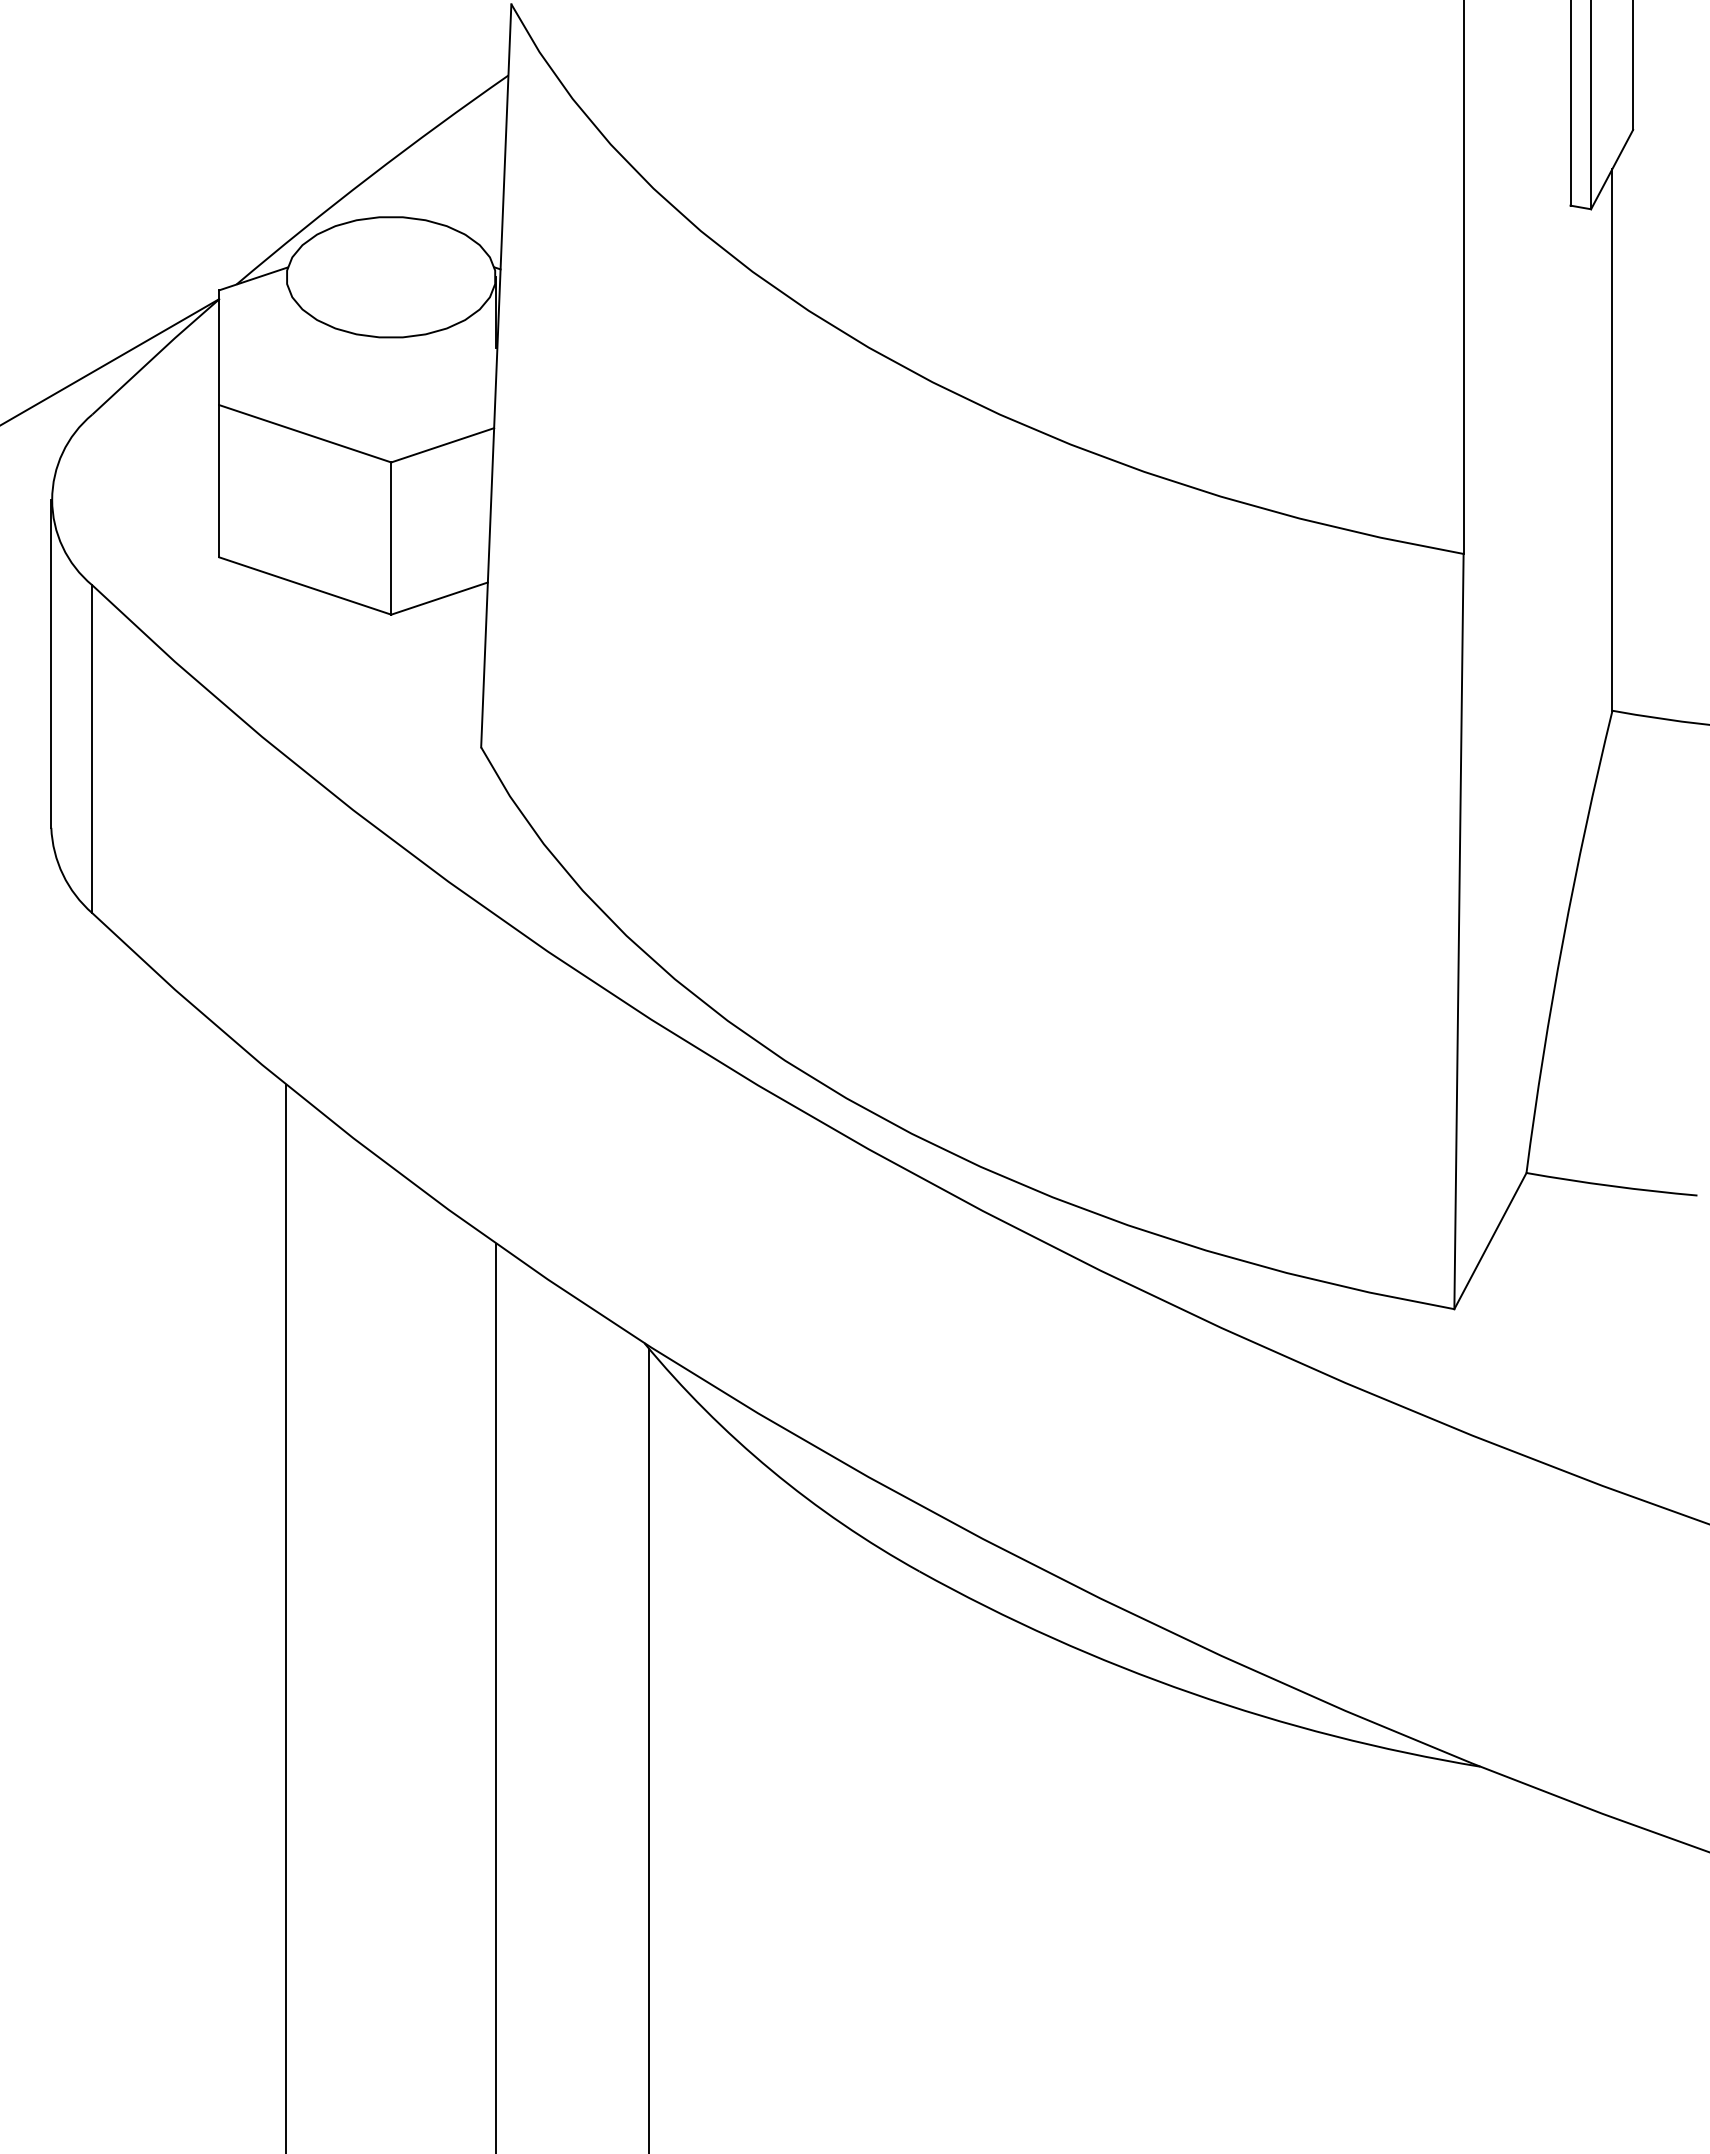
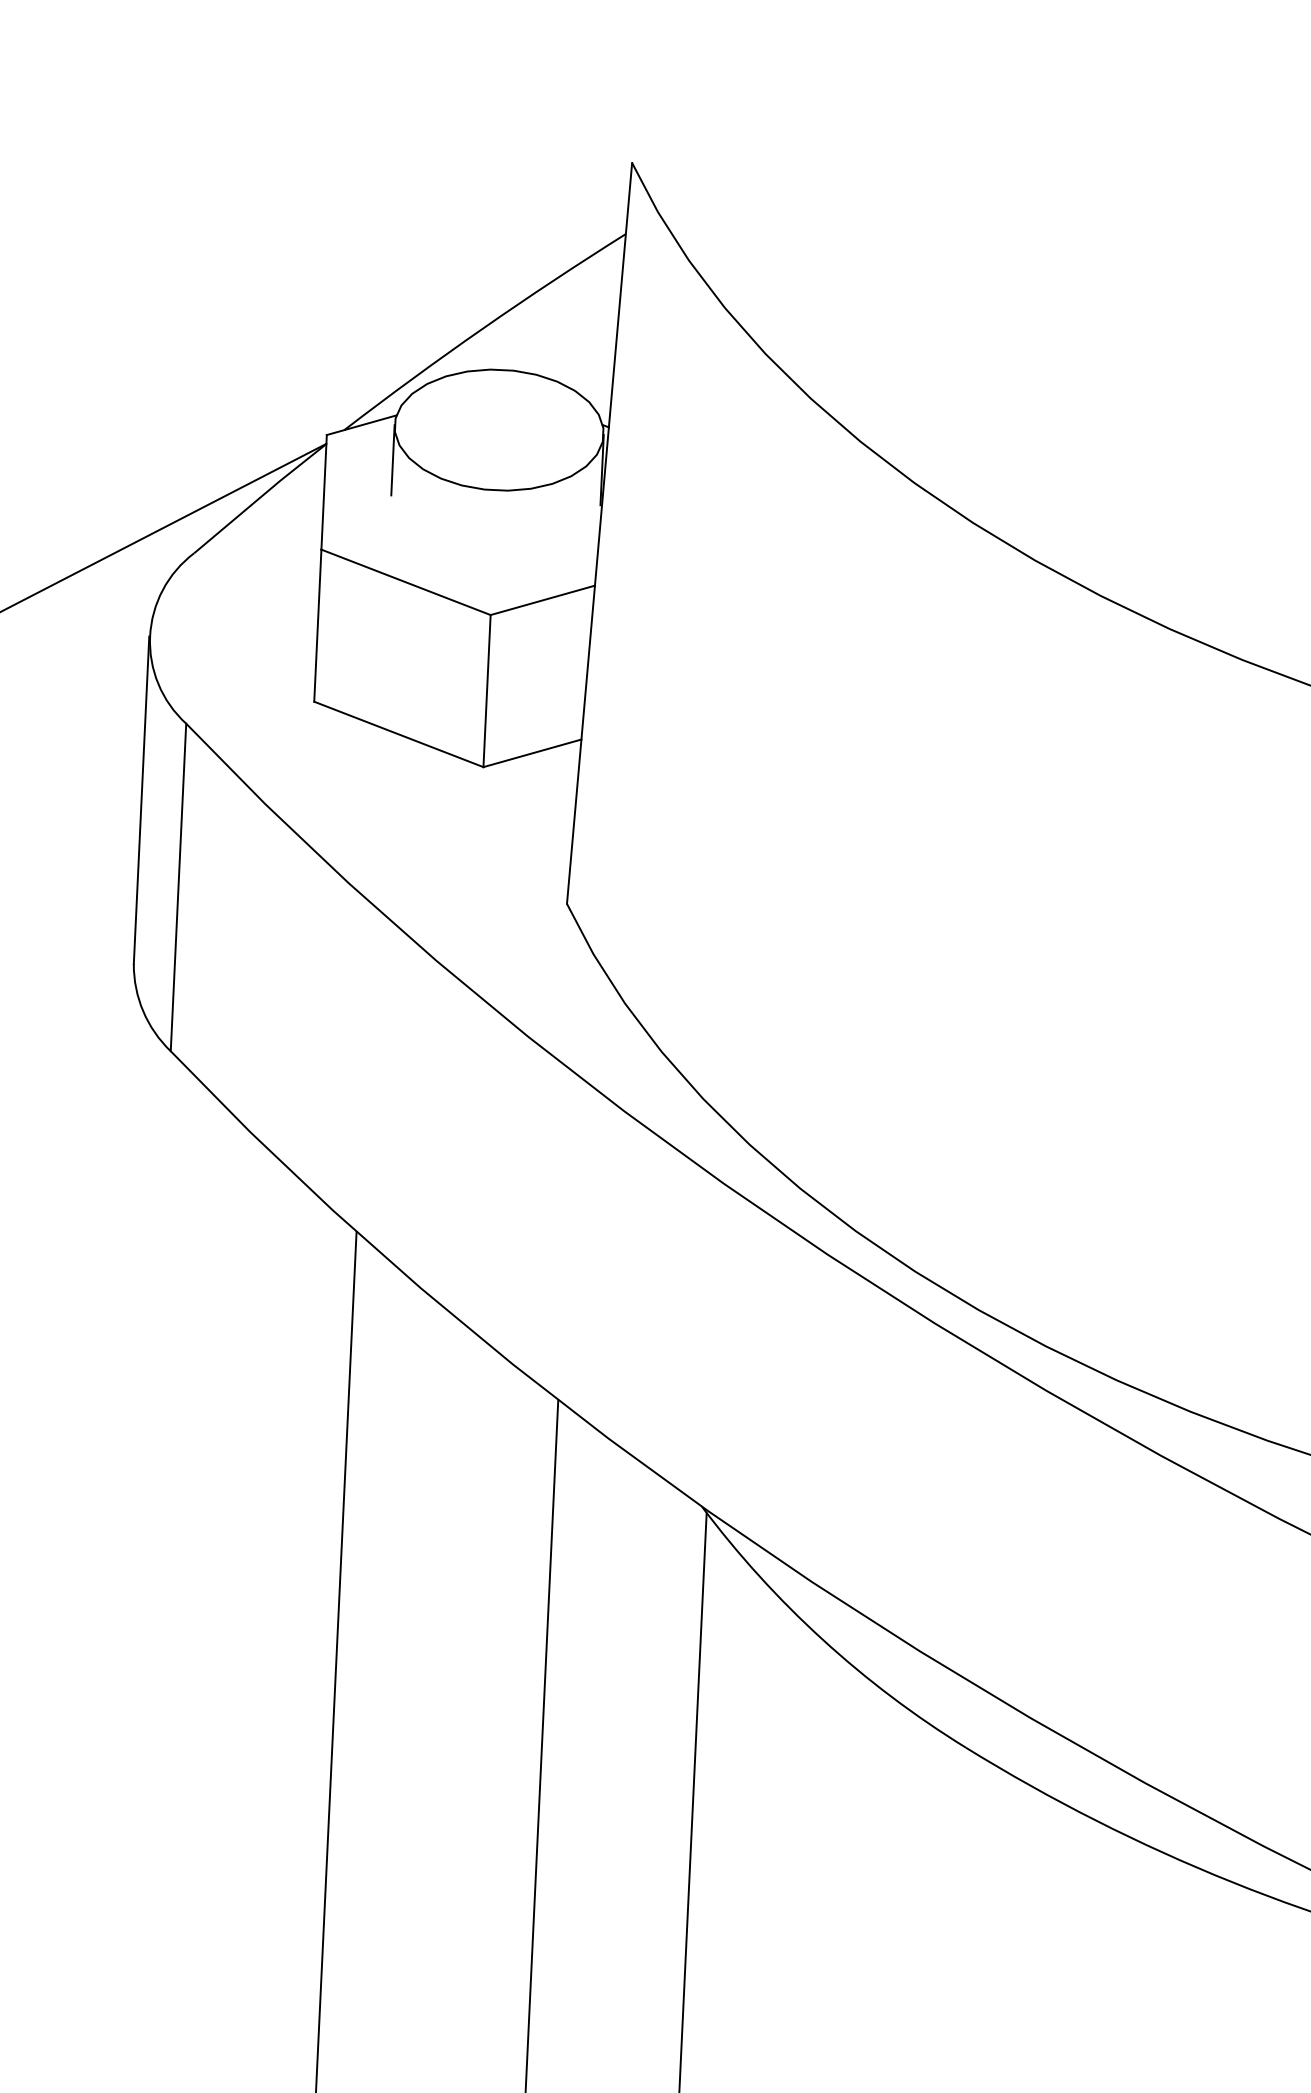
line: (286, 312) -> (393, 460), added

